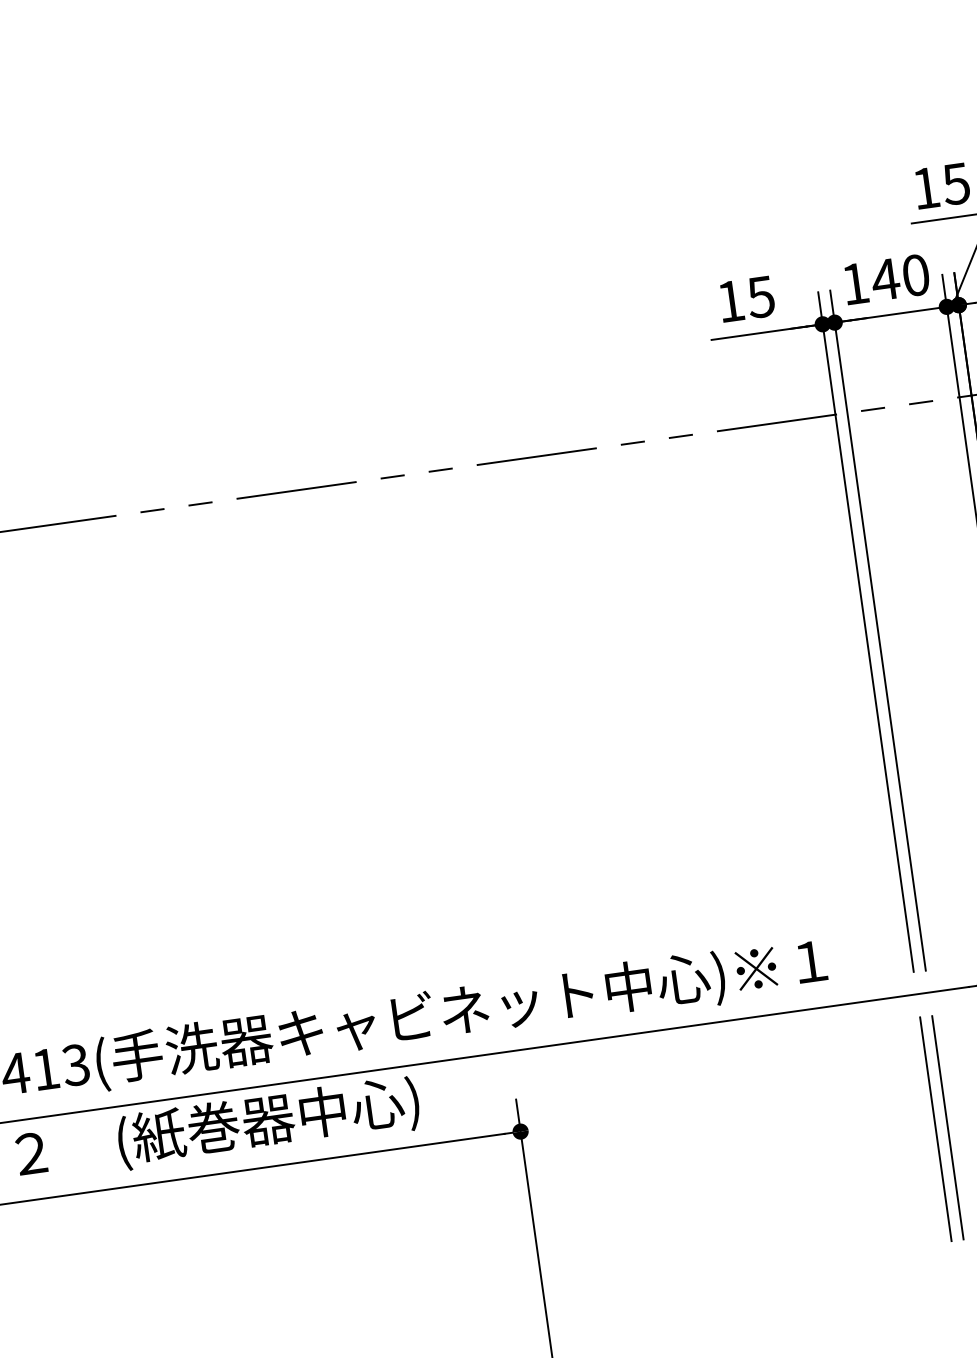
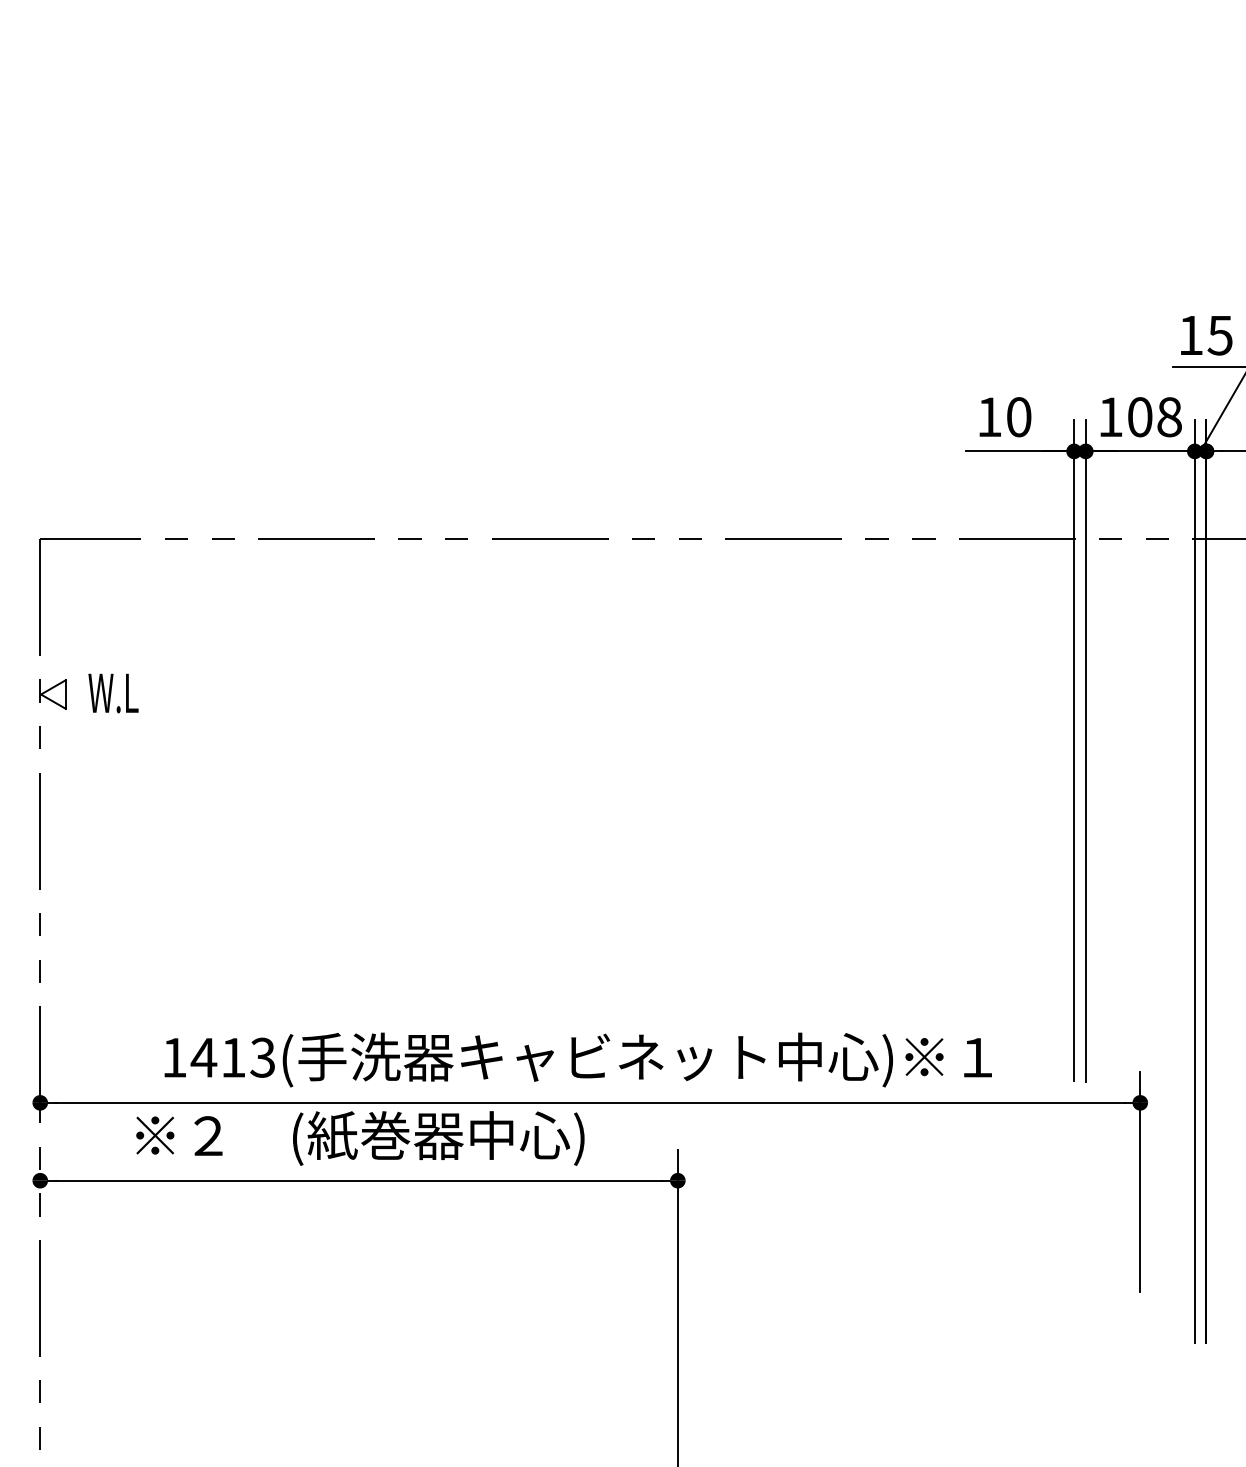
text: (899, 277) -> (1153, 417), 140 -> 108
text: (760, 297) -> (1018, 417), 15 -> 10
line: (947, 1126) -> (1085, 1233), removed
line: (936, 1128) -> (1074, 1233), removed

